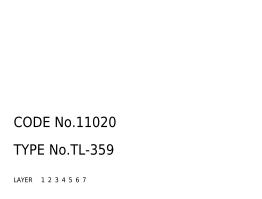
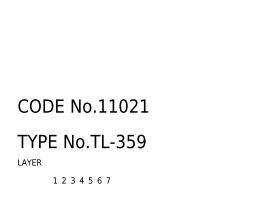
text: (112, 121) -> (144, 105), No.11020 -> No.11021
text: (22, 179) -> (28, 162), moved

